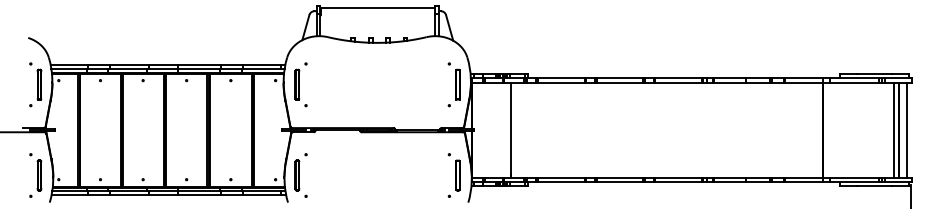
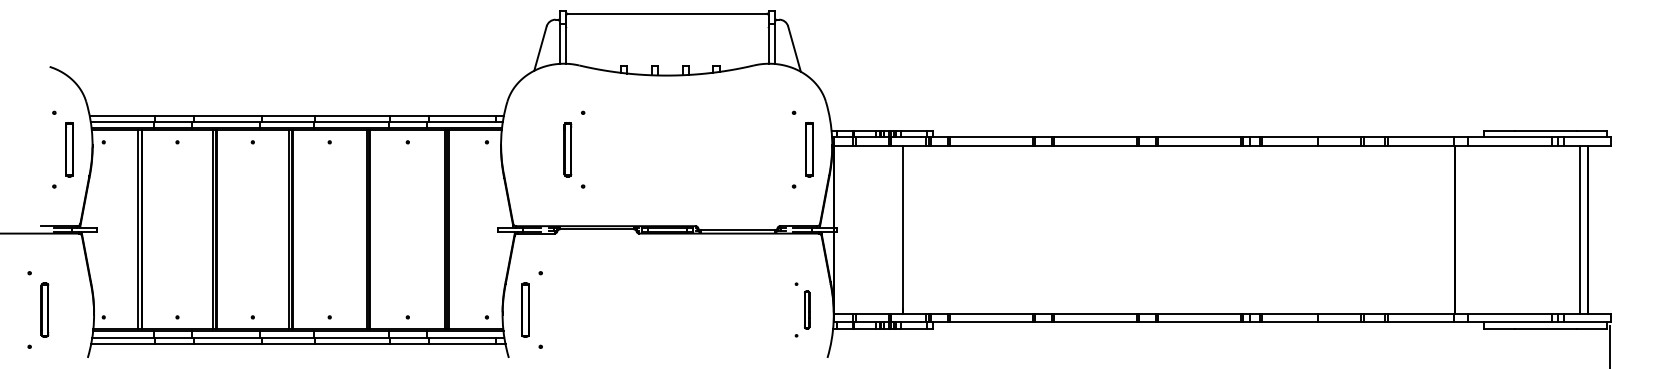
part: (300, 84) -> (573, 149), moved
line: (907, 129) -> (1603, 228), removed
part: (35, 175) -> (37, 309), moved
part: (453, 175) -> (801, 309), size x0.7

